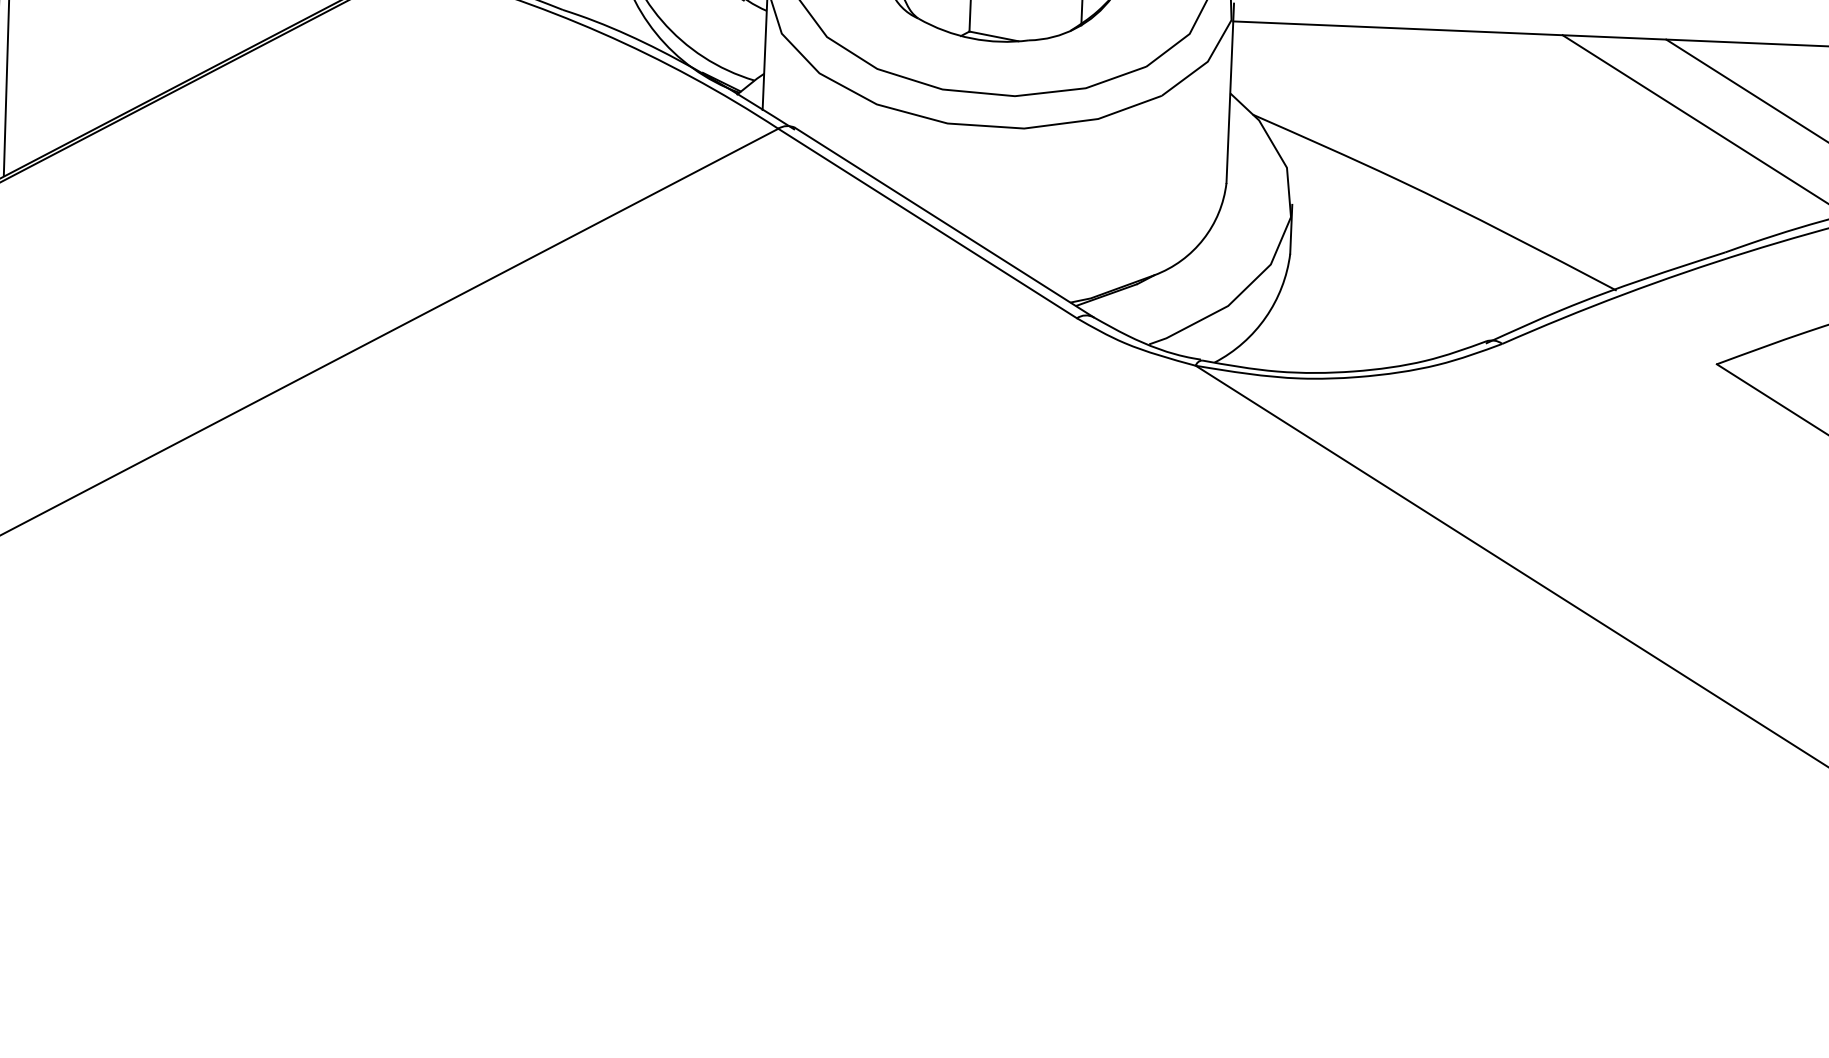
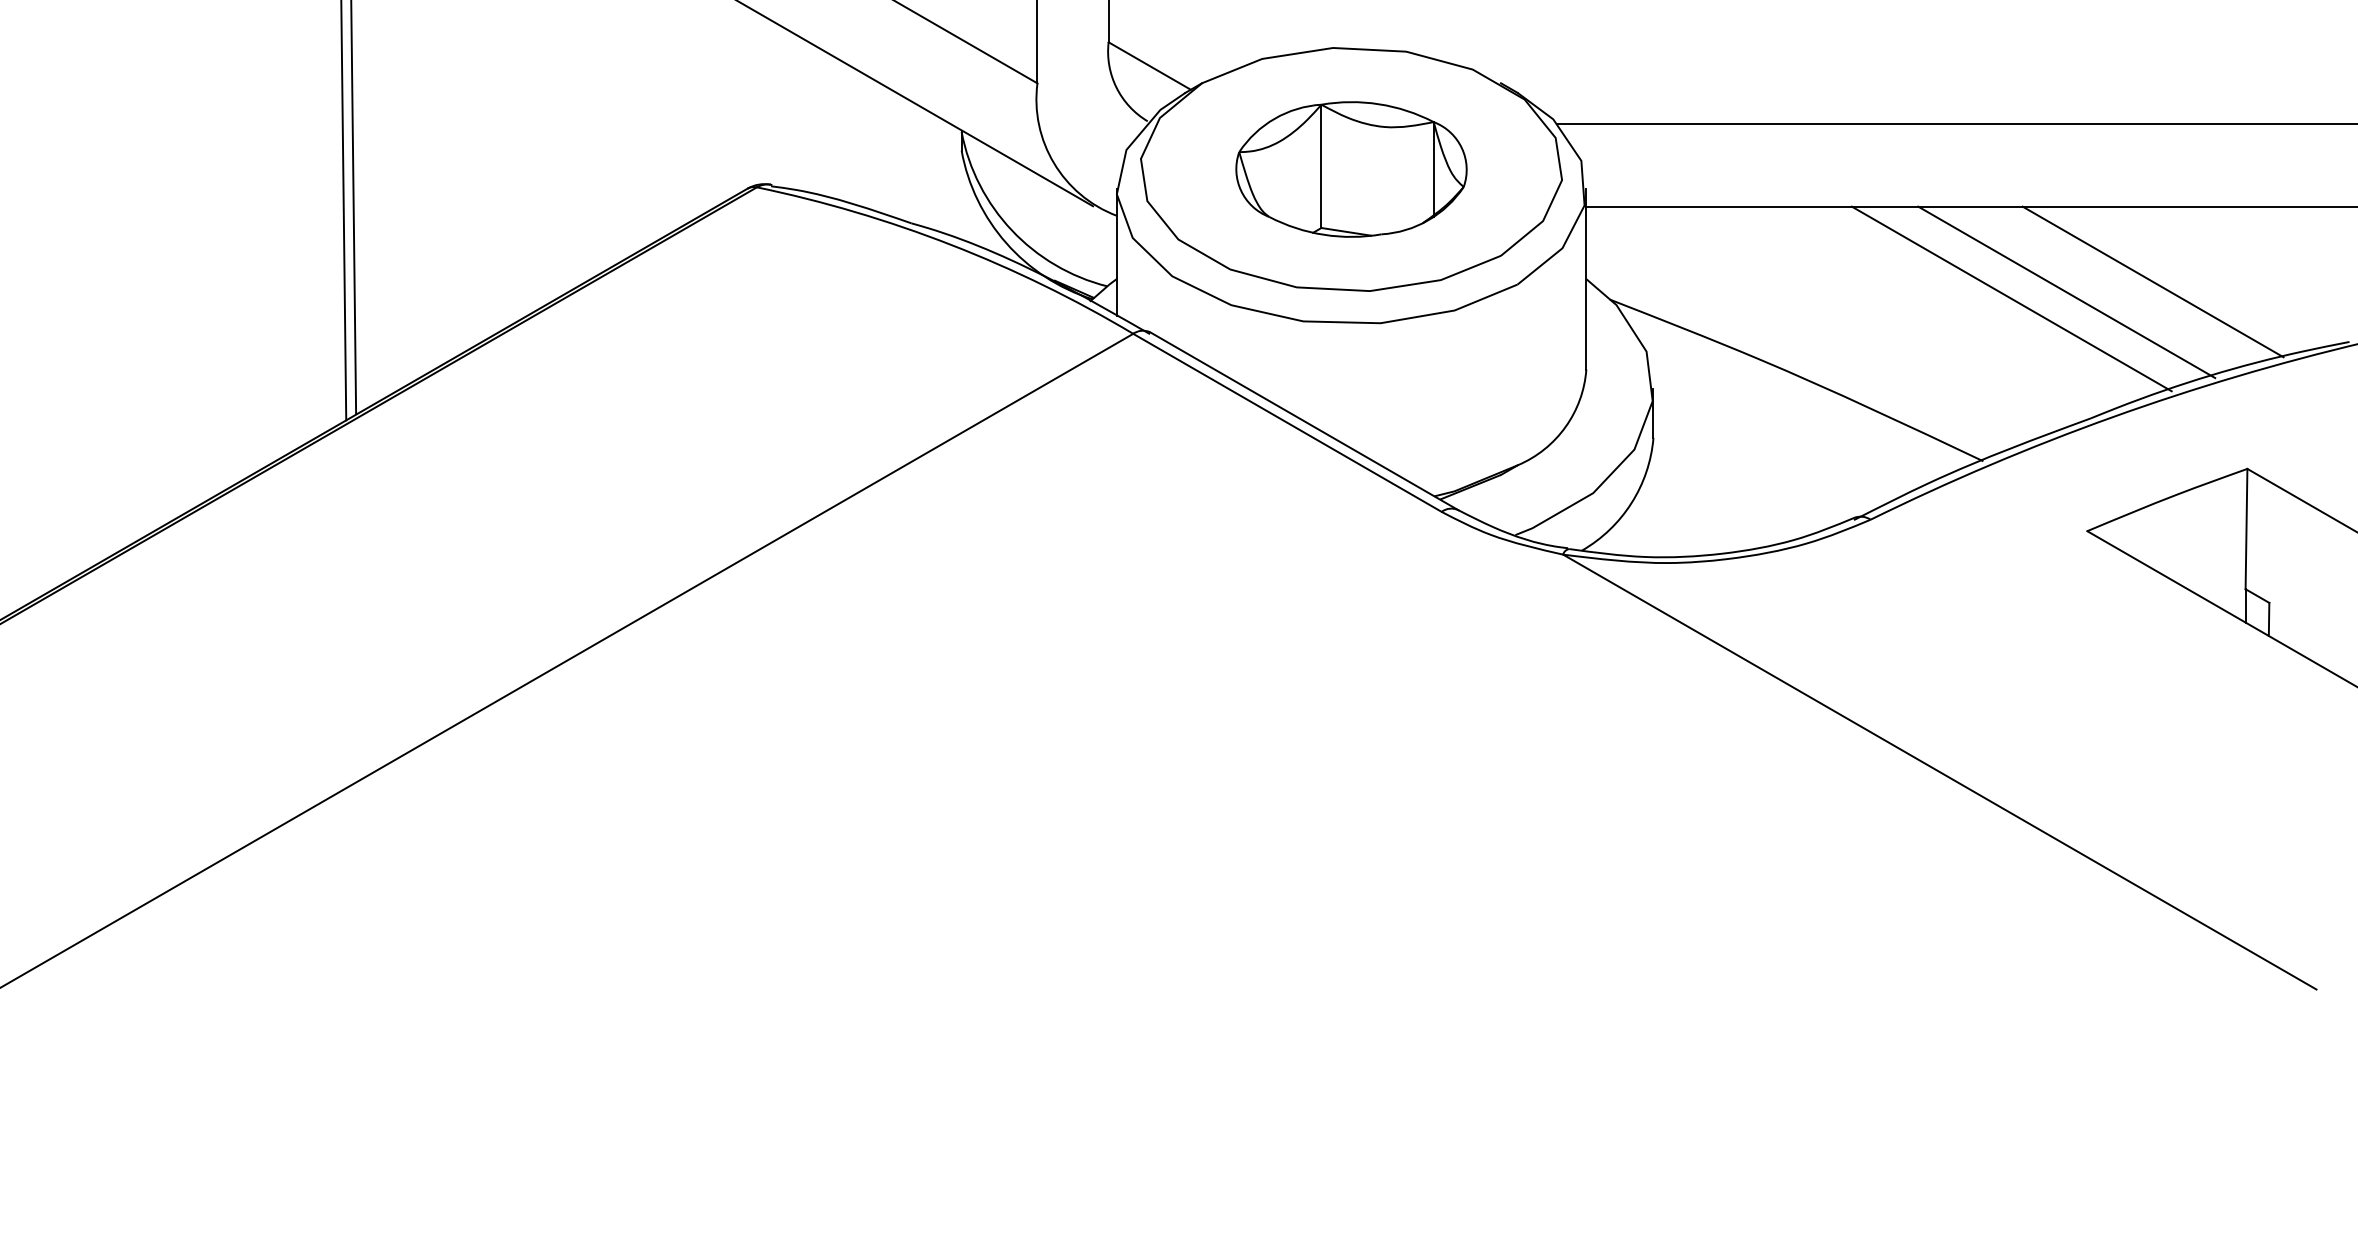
line: (1651, 130) -> (2011, 298), added

